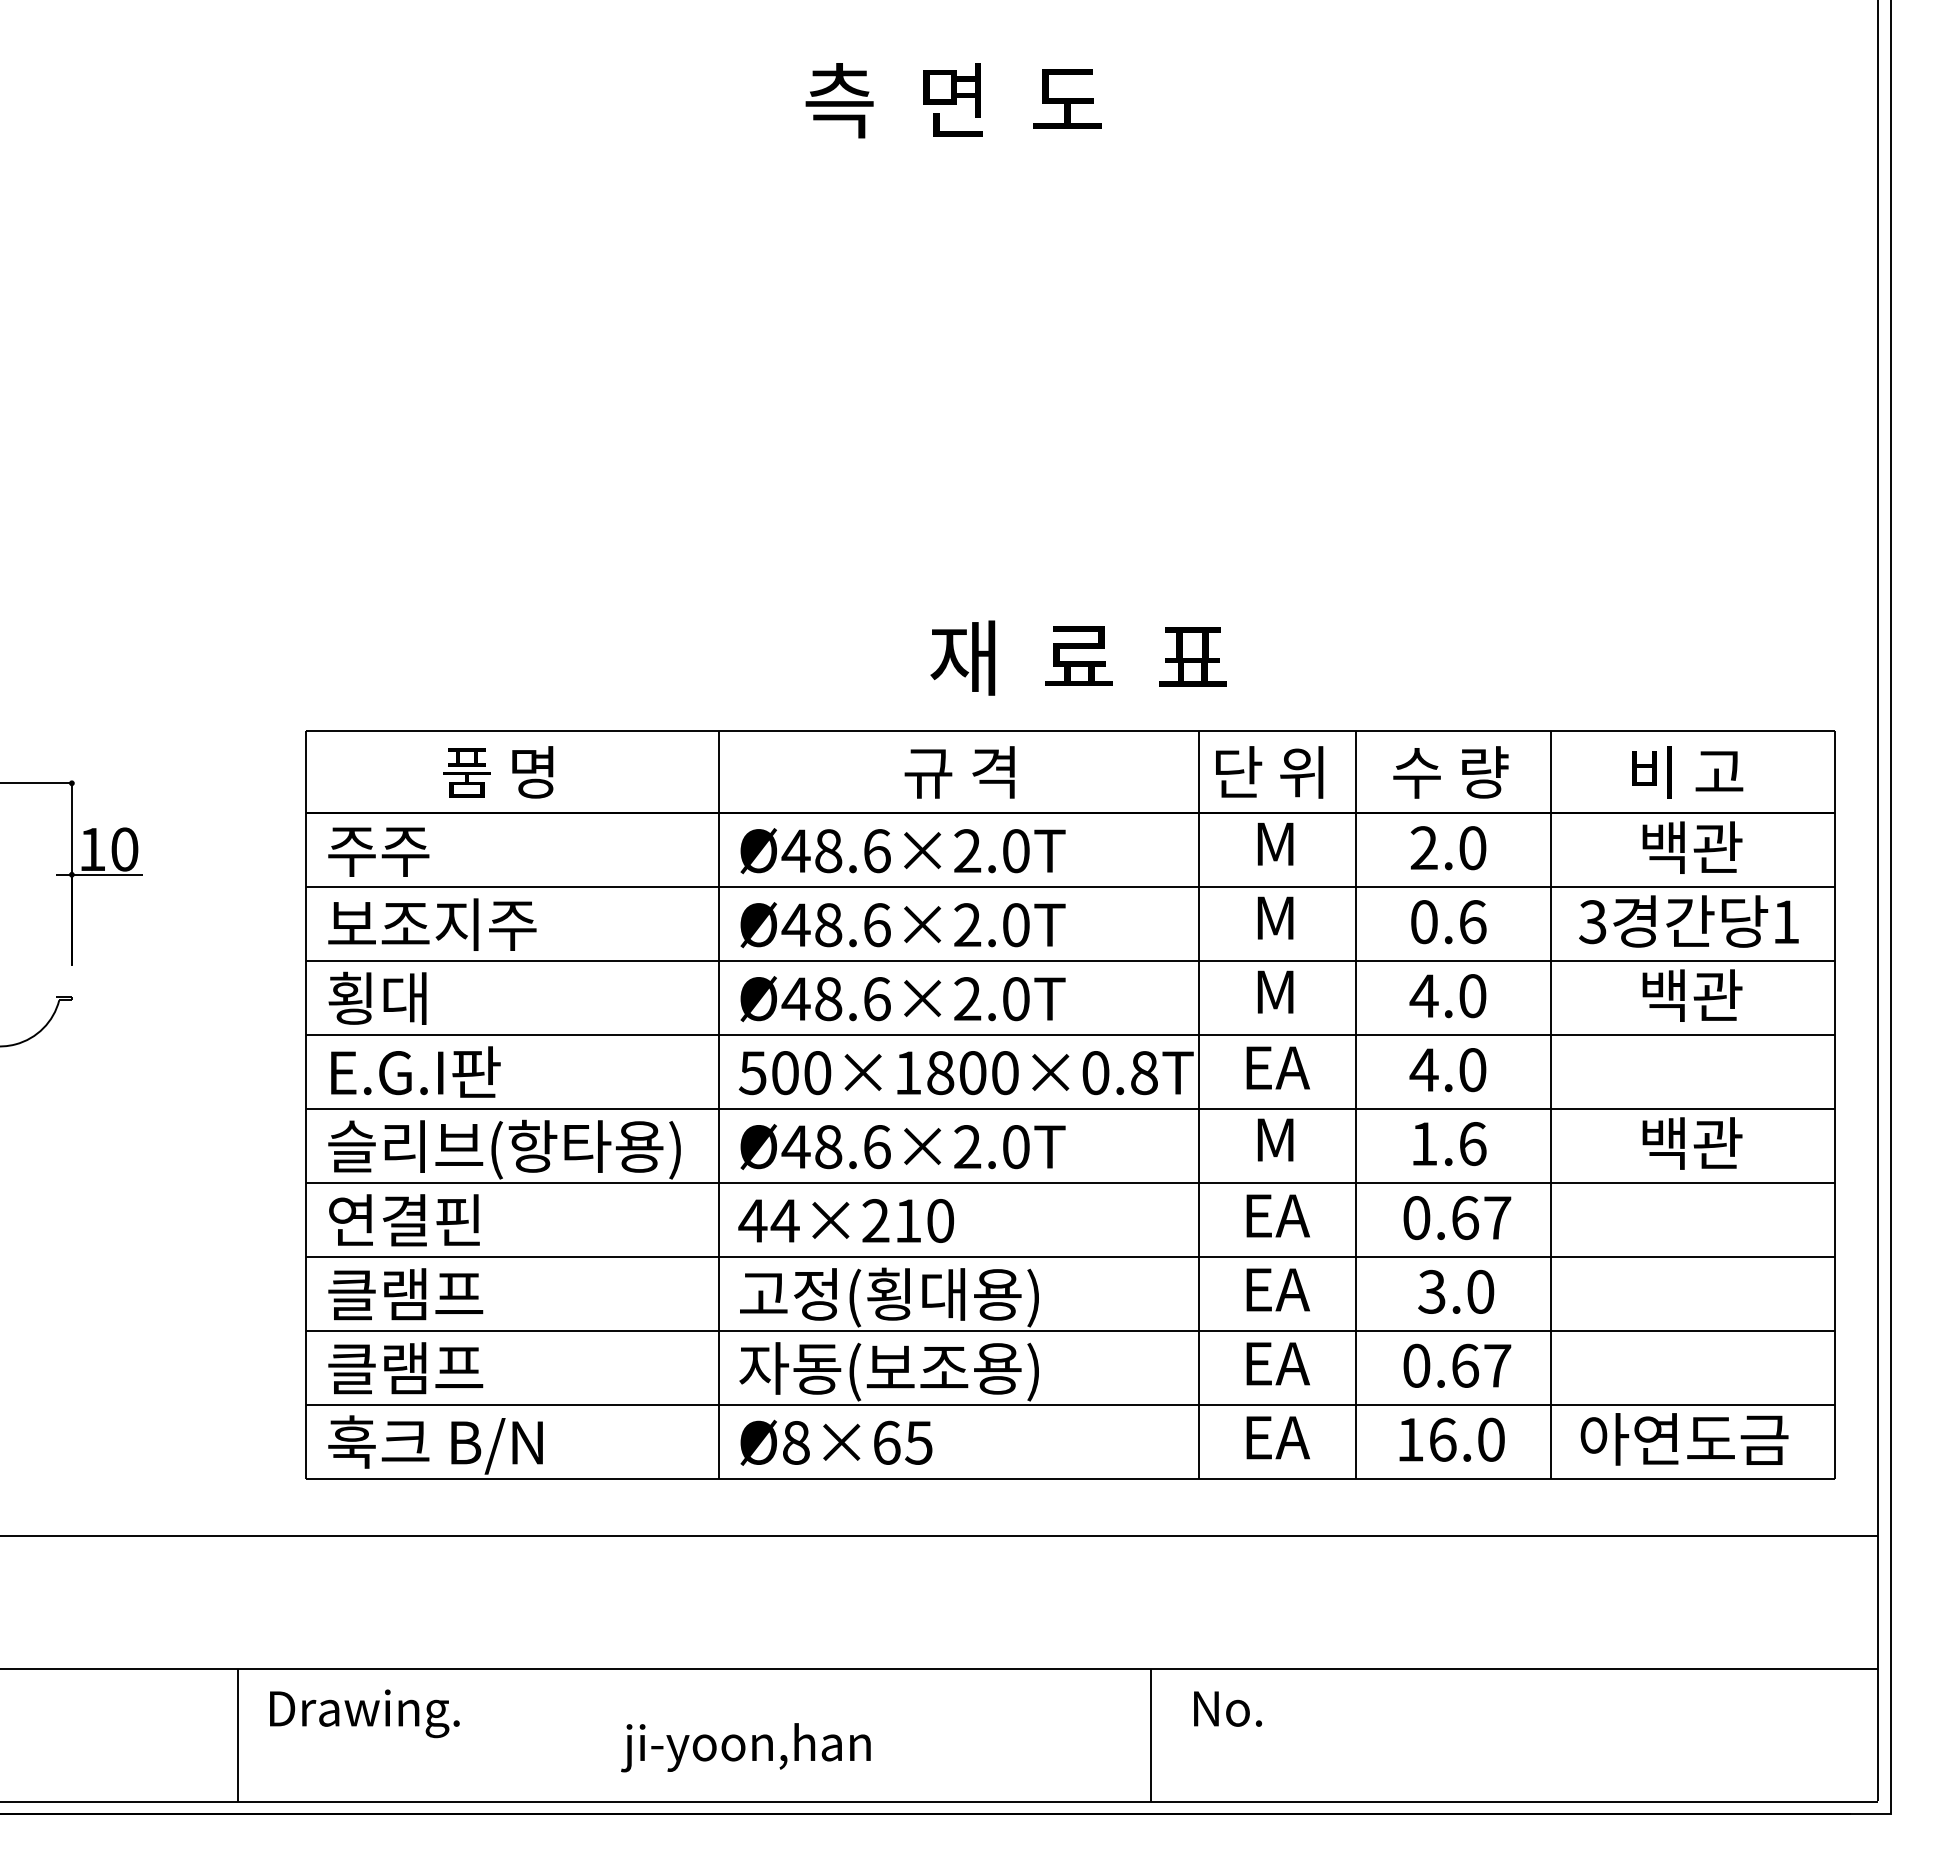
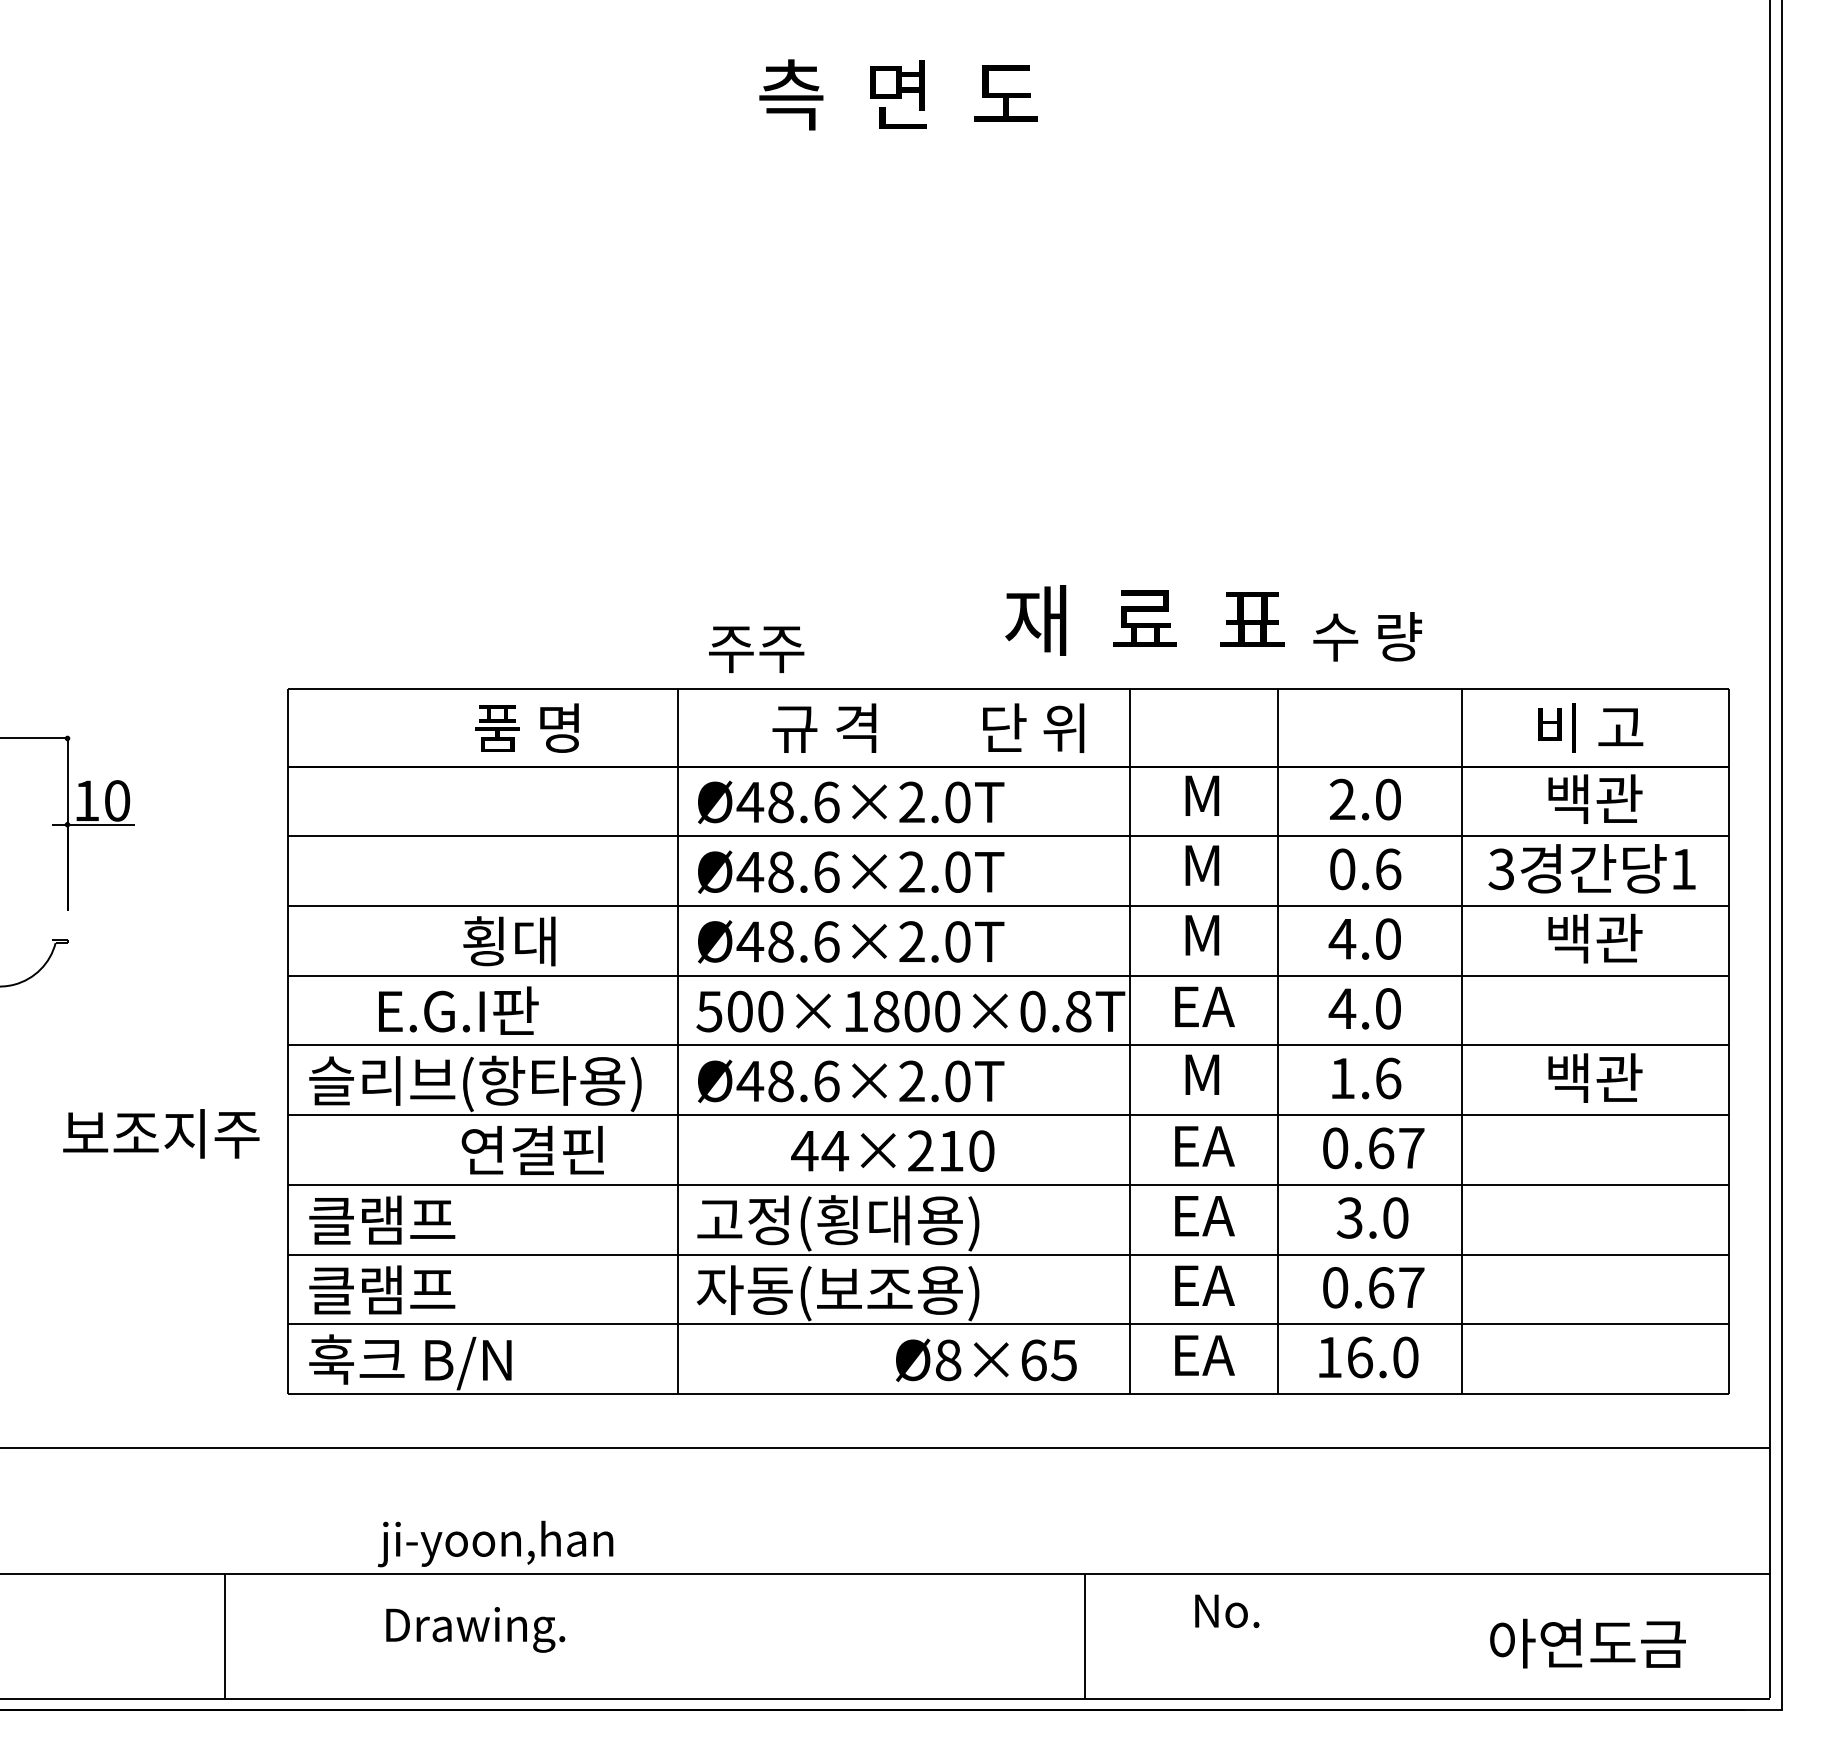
text: (1078, 657) -> (1144, 619), moved
text: (498, 772) -> (527, 728), moved
text: (959, 772) -> (824, 728), moved
text: (1269, 772) -> (1033, 728), moved
text: (1450, 772) -> (1367, 636), moved
text: (378, 851) -> (756, 649), moved
text: (432, 924) -> (161, 1133), moved
text: (377, 997) -> (509, 940), moved
text: (415, 1071) -> (458, 1010), moved
text: (404, 1220) -> (532, 1150), moved
text: (845, 1220) -> (892, 1150), moved
text: (1684, 1439) -> (1587, 1643), moved
text: (836, 1442) -> (986, 1359), moved
text: (1228, 1708) -> (1227, 1610), moved
text: (364, 1713) -> (475, 1629), moved
text: (745, 1747) -> (495, 1543), moved

